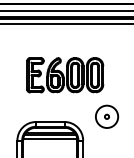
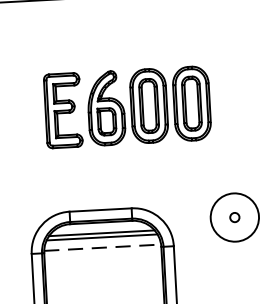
part: (107, 116) -> (235, 216), moved
line: (50, 139) -> (103, 247), solid -> dashed

